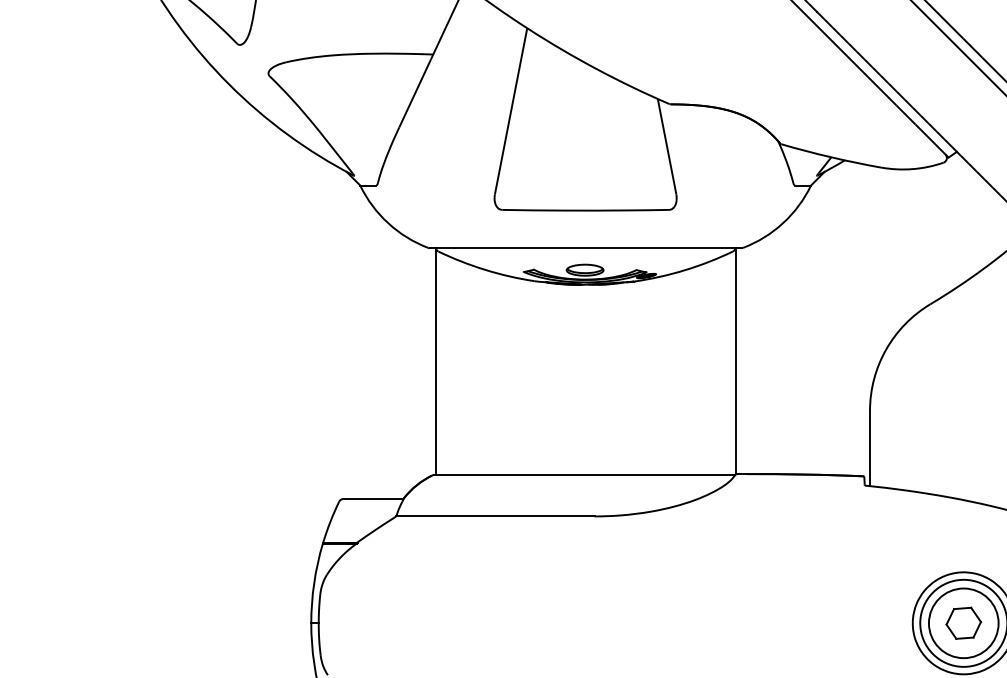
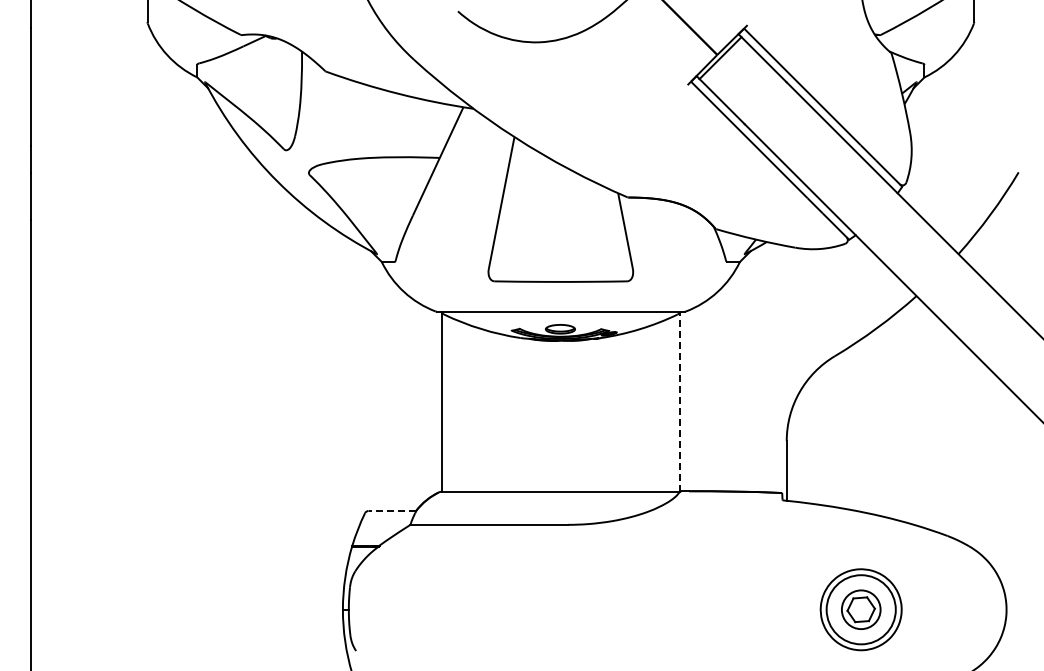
line: (736, 361) -> (680, 401), solid -> dashed
line: (373, 498) -> (392, 510), solid -> dashed
circle: (962, 622) -> (860, 609), size x0.7

